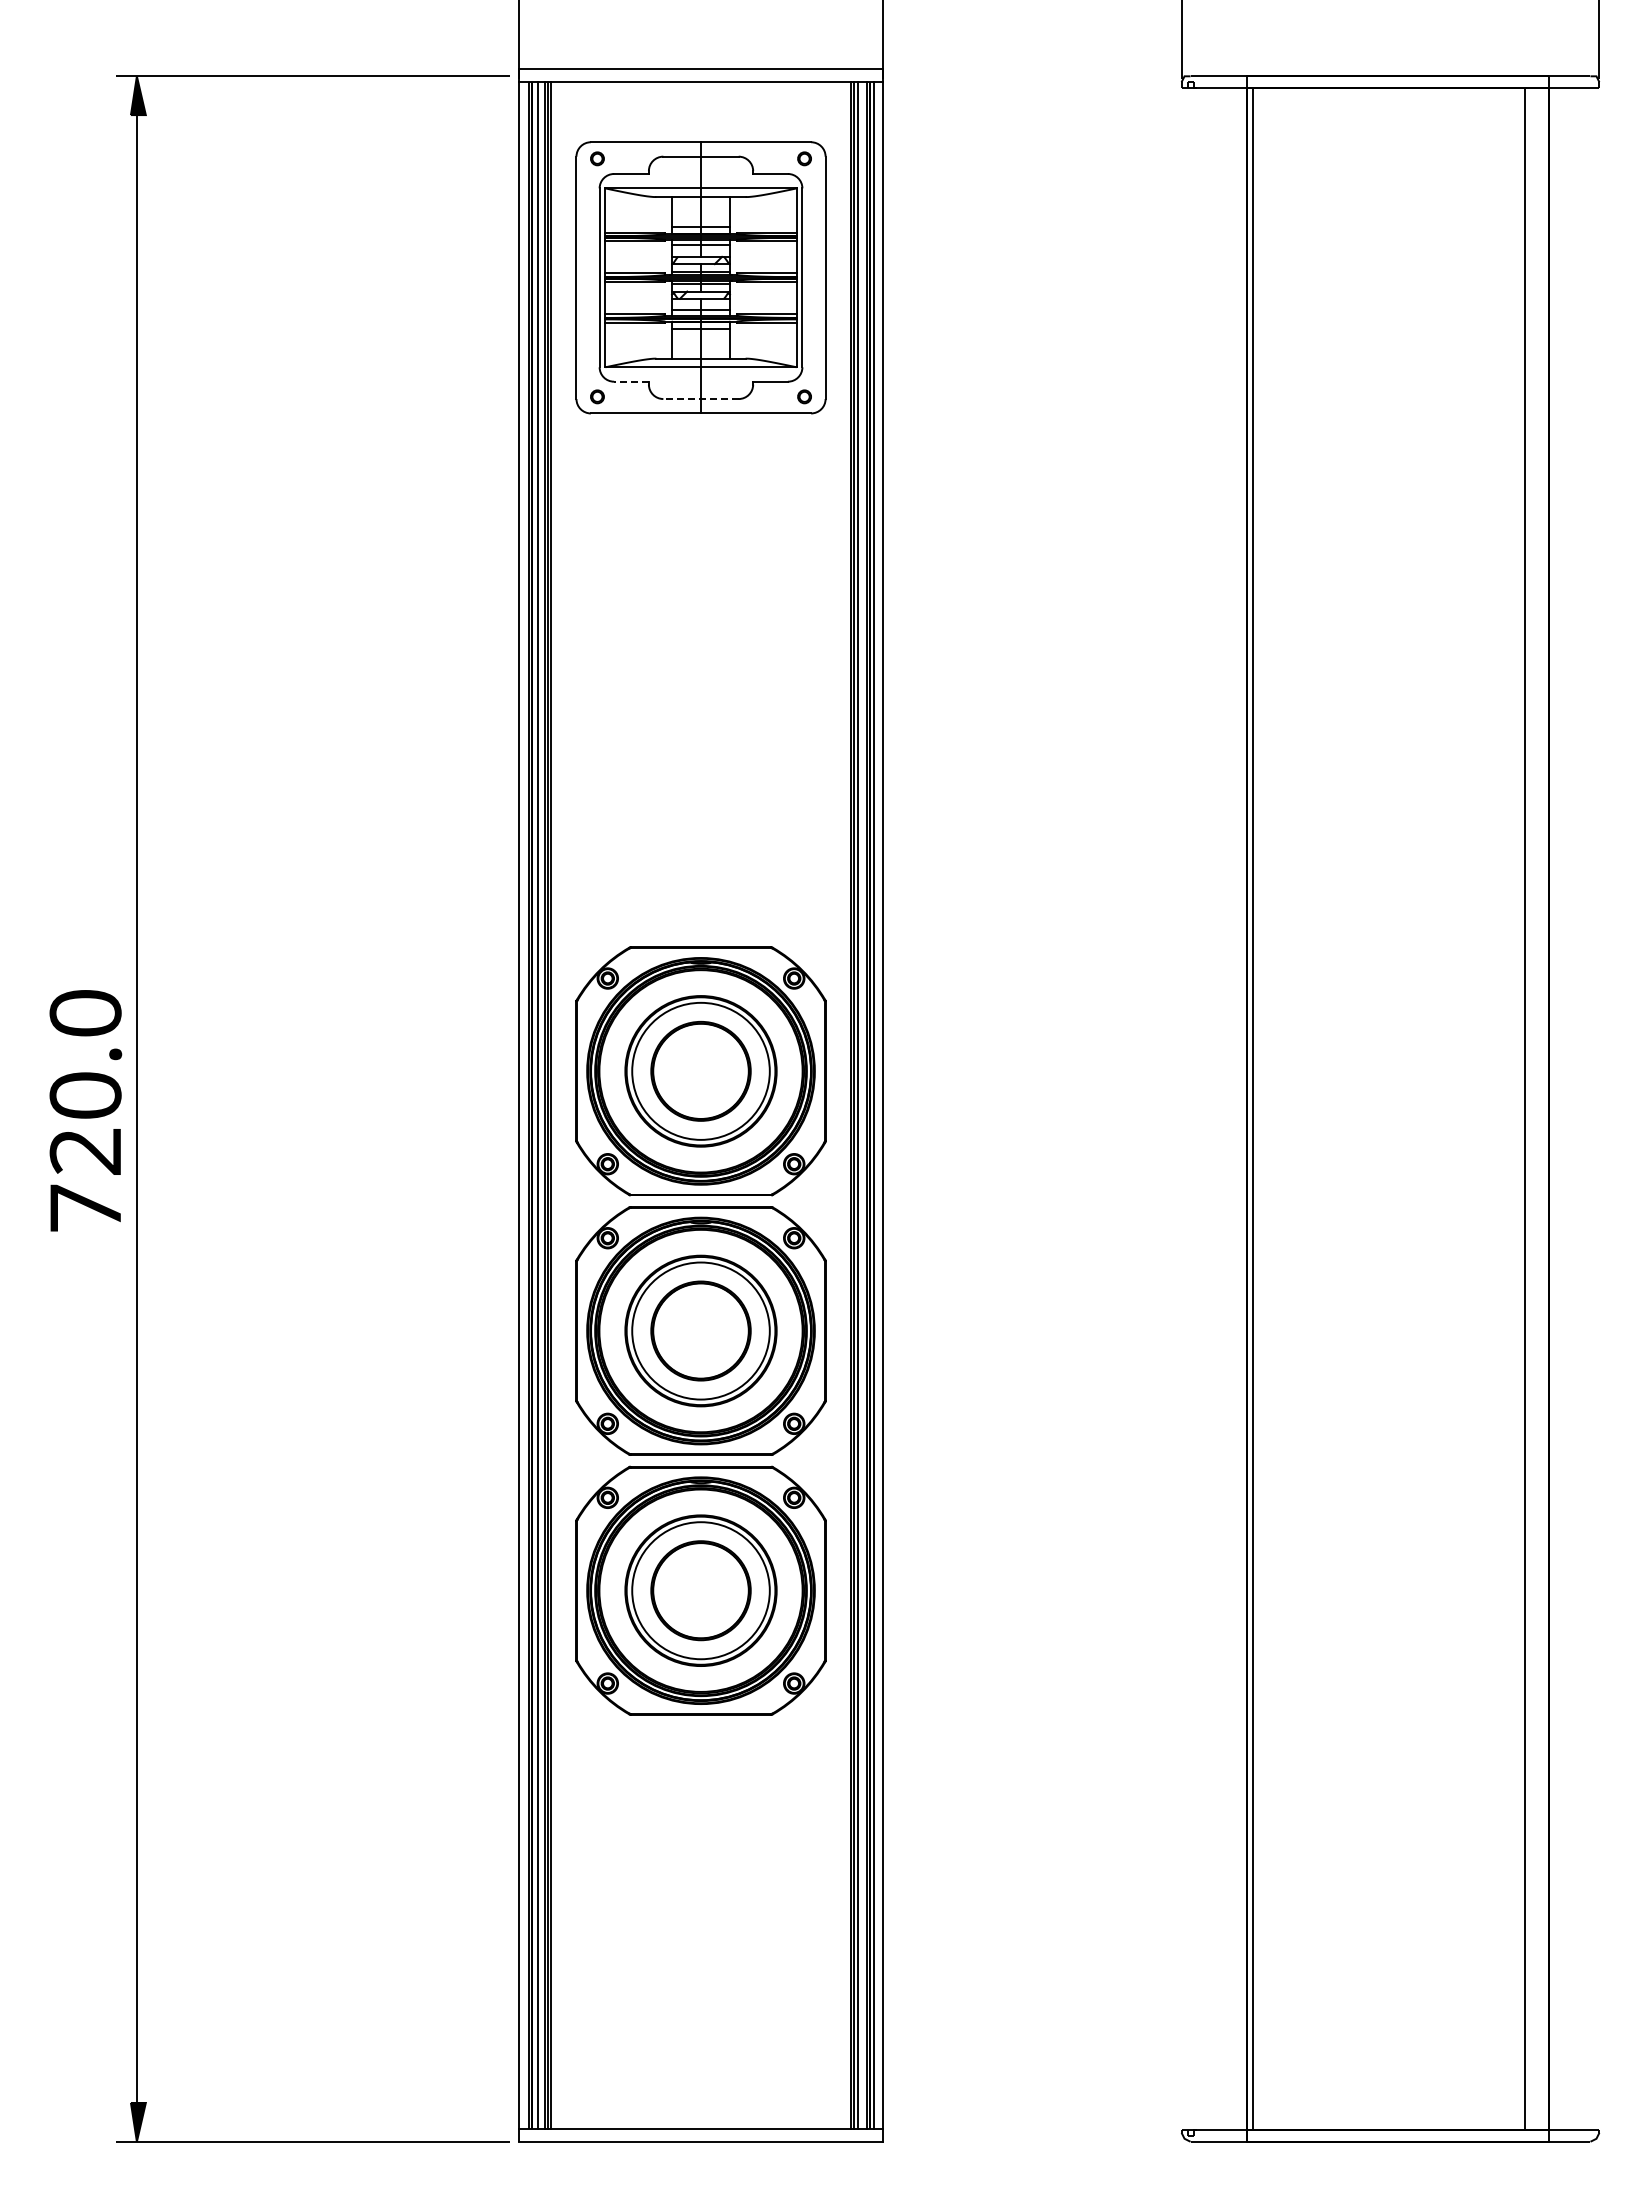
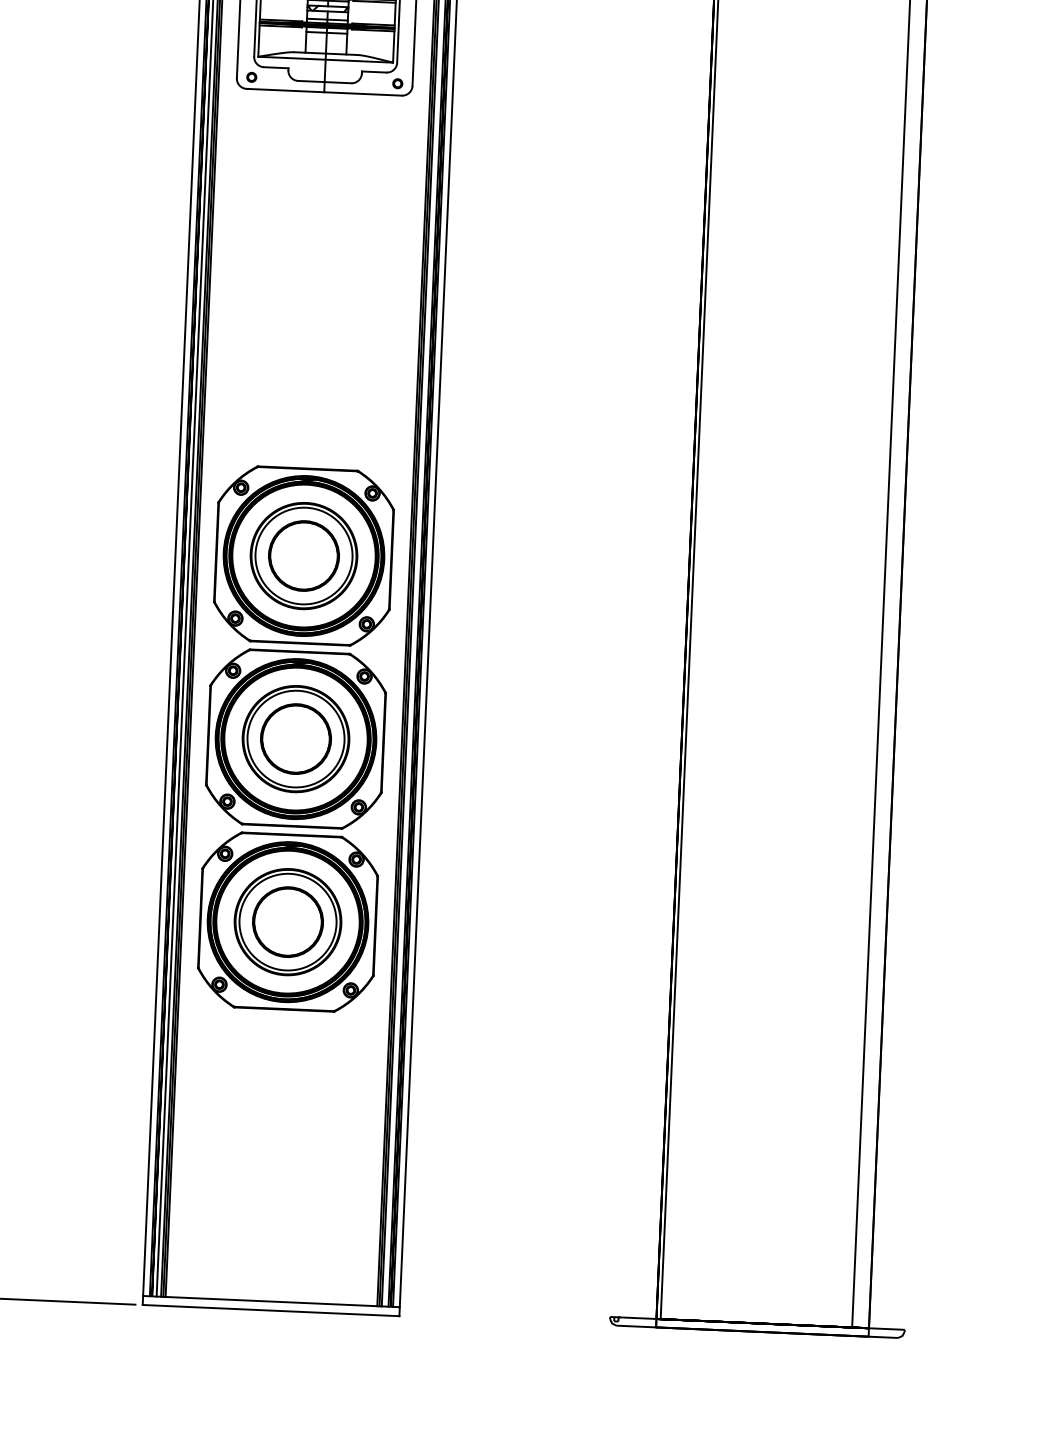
line: (631, 381) -> (276, 67), dashed -> solid
line: (701, 399) -> (325, 82), dashed -> solid

